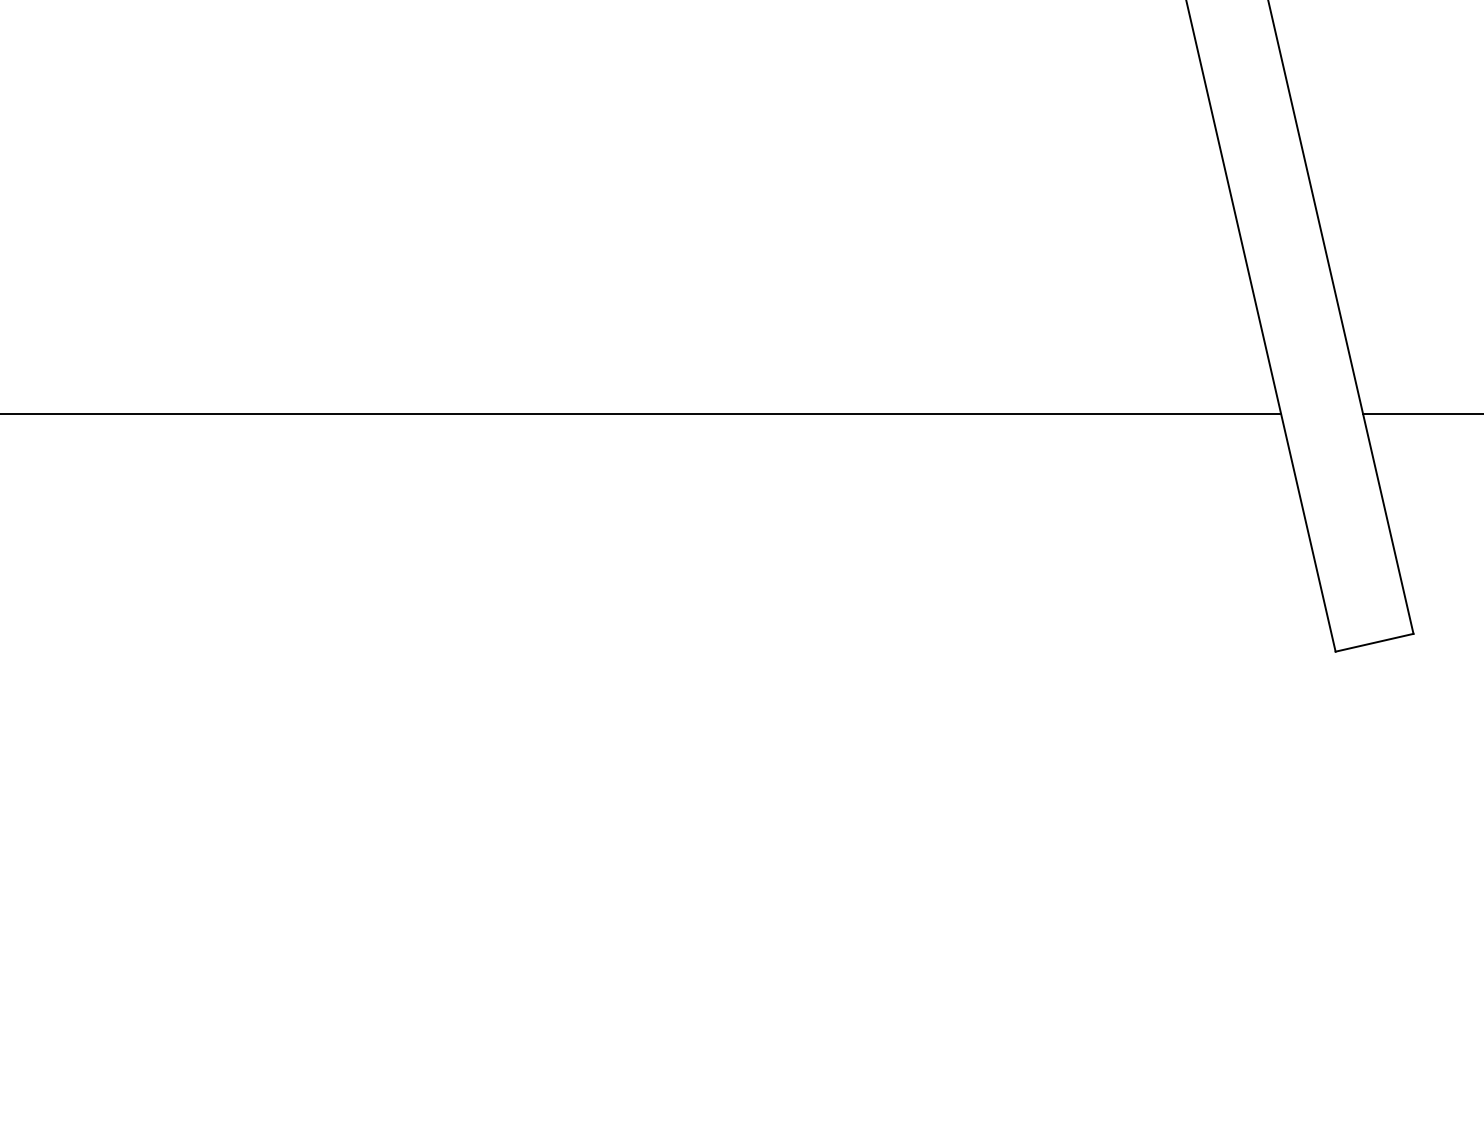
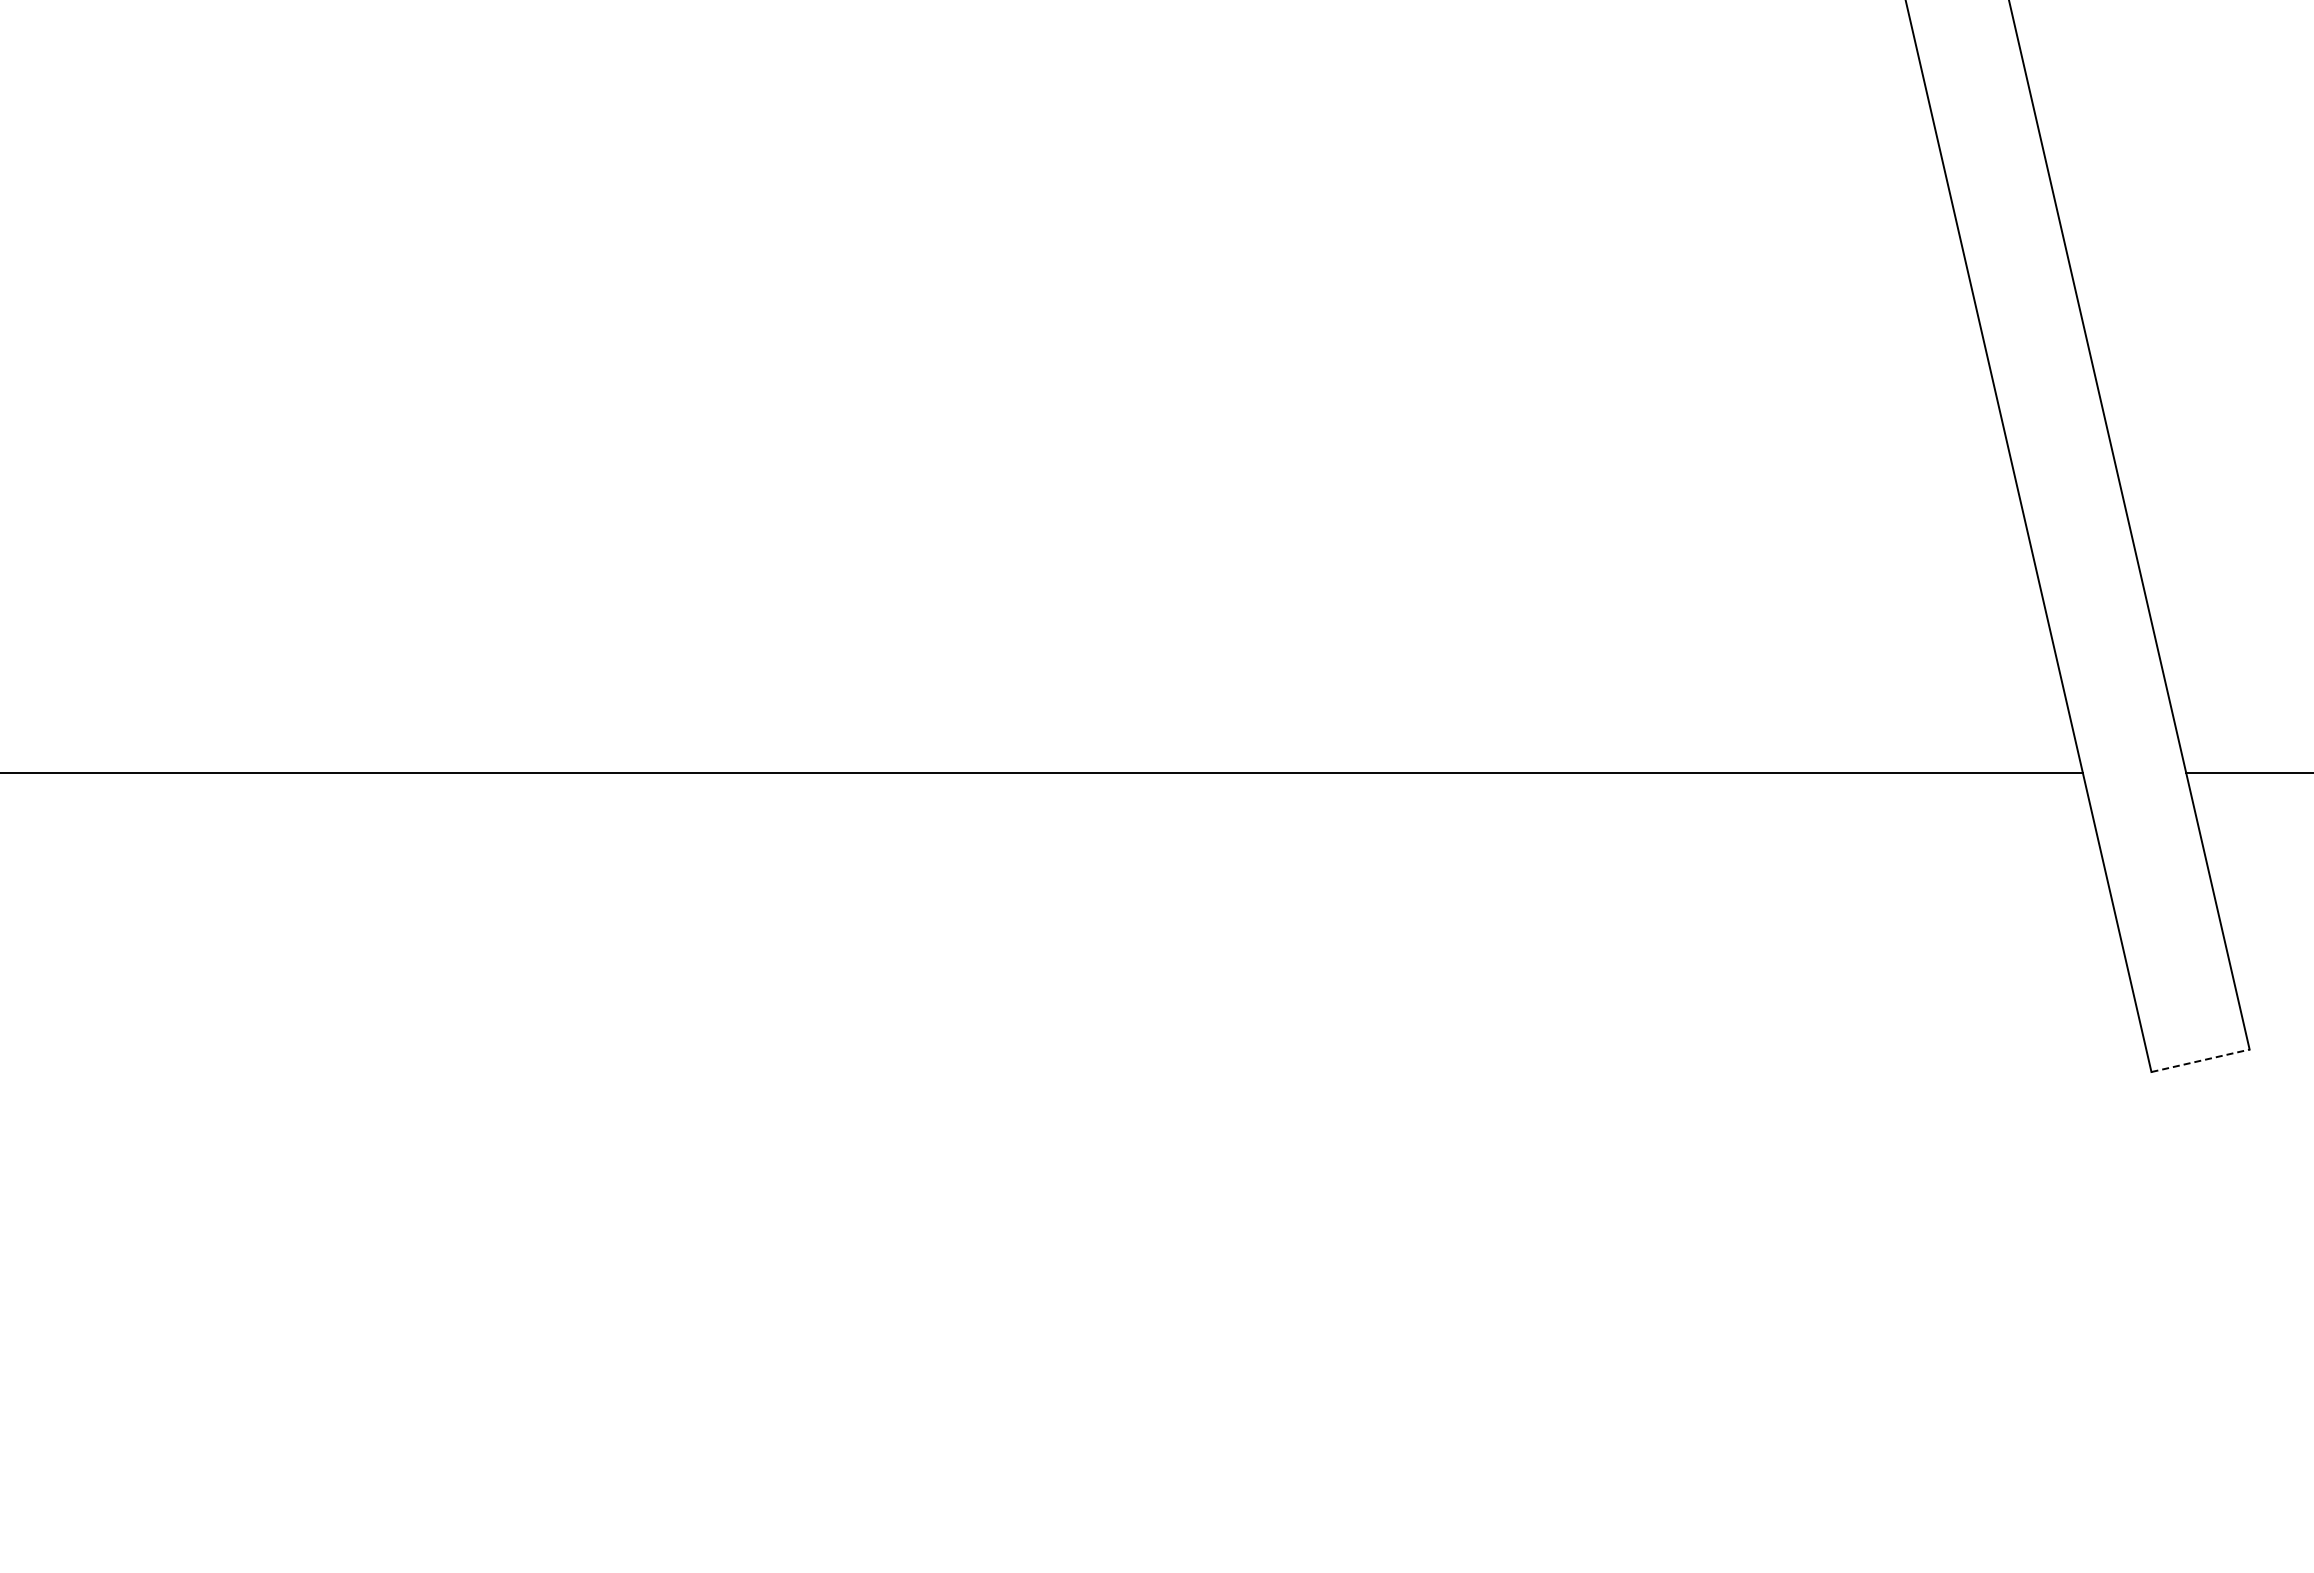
line: (1375, 642) -> (2201, 1060), solid -> dashed

